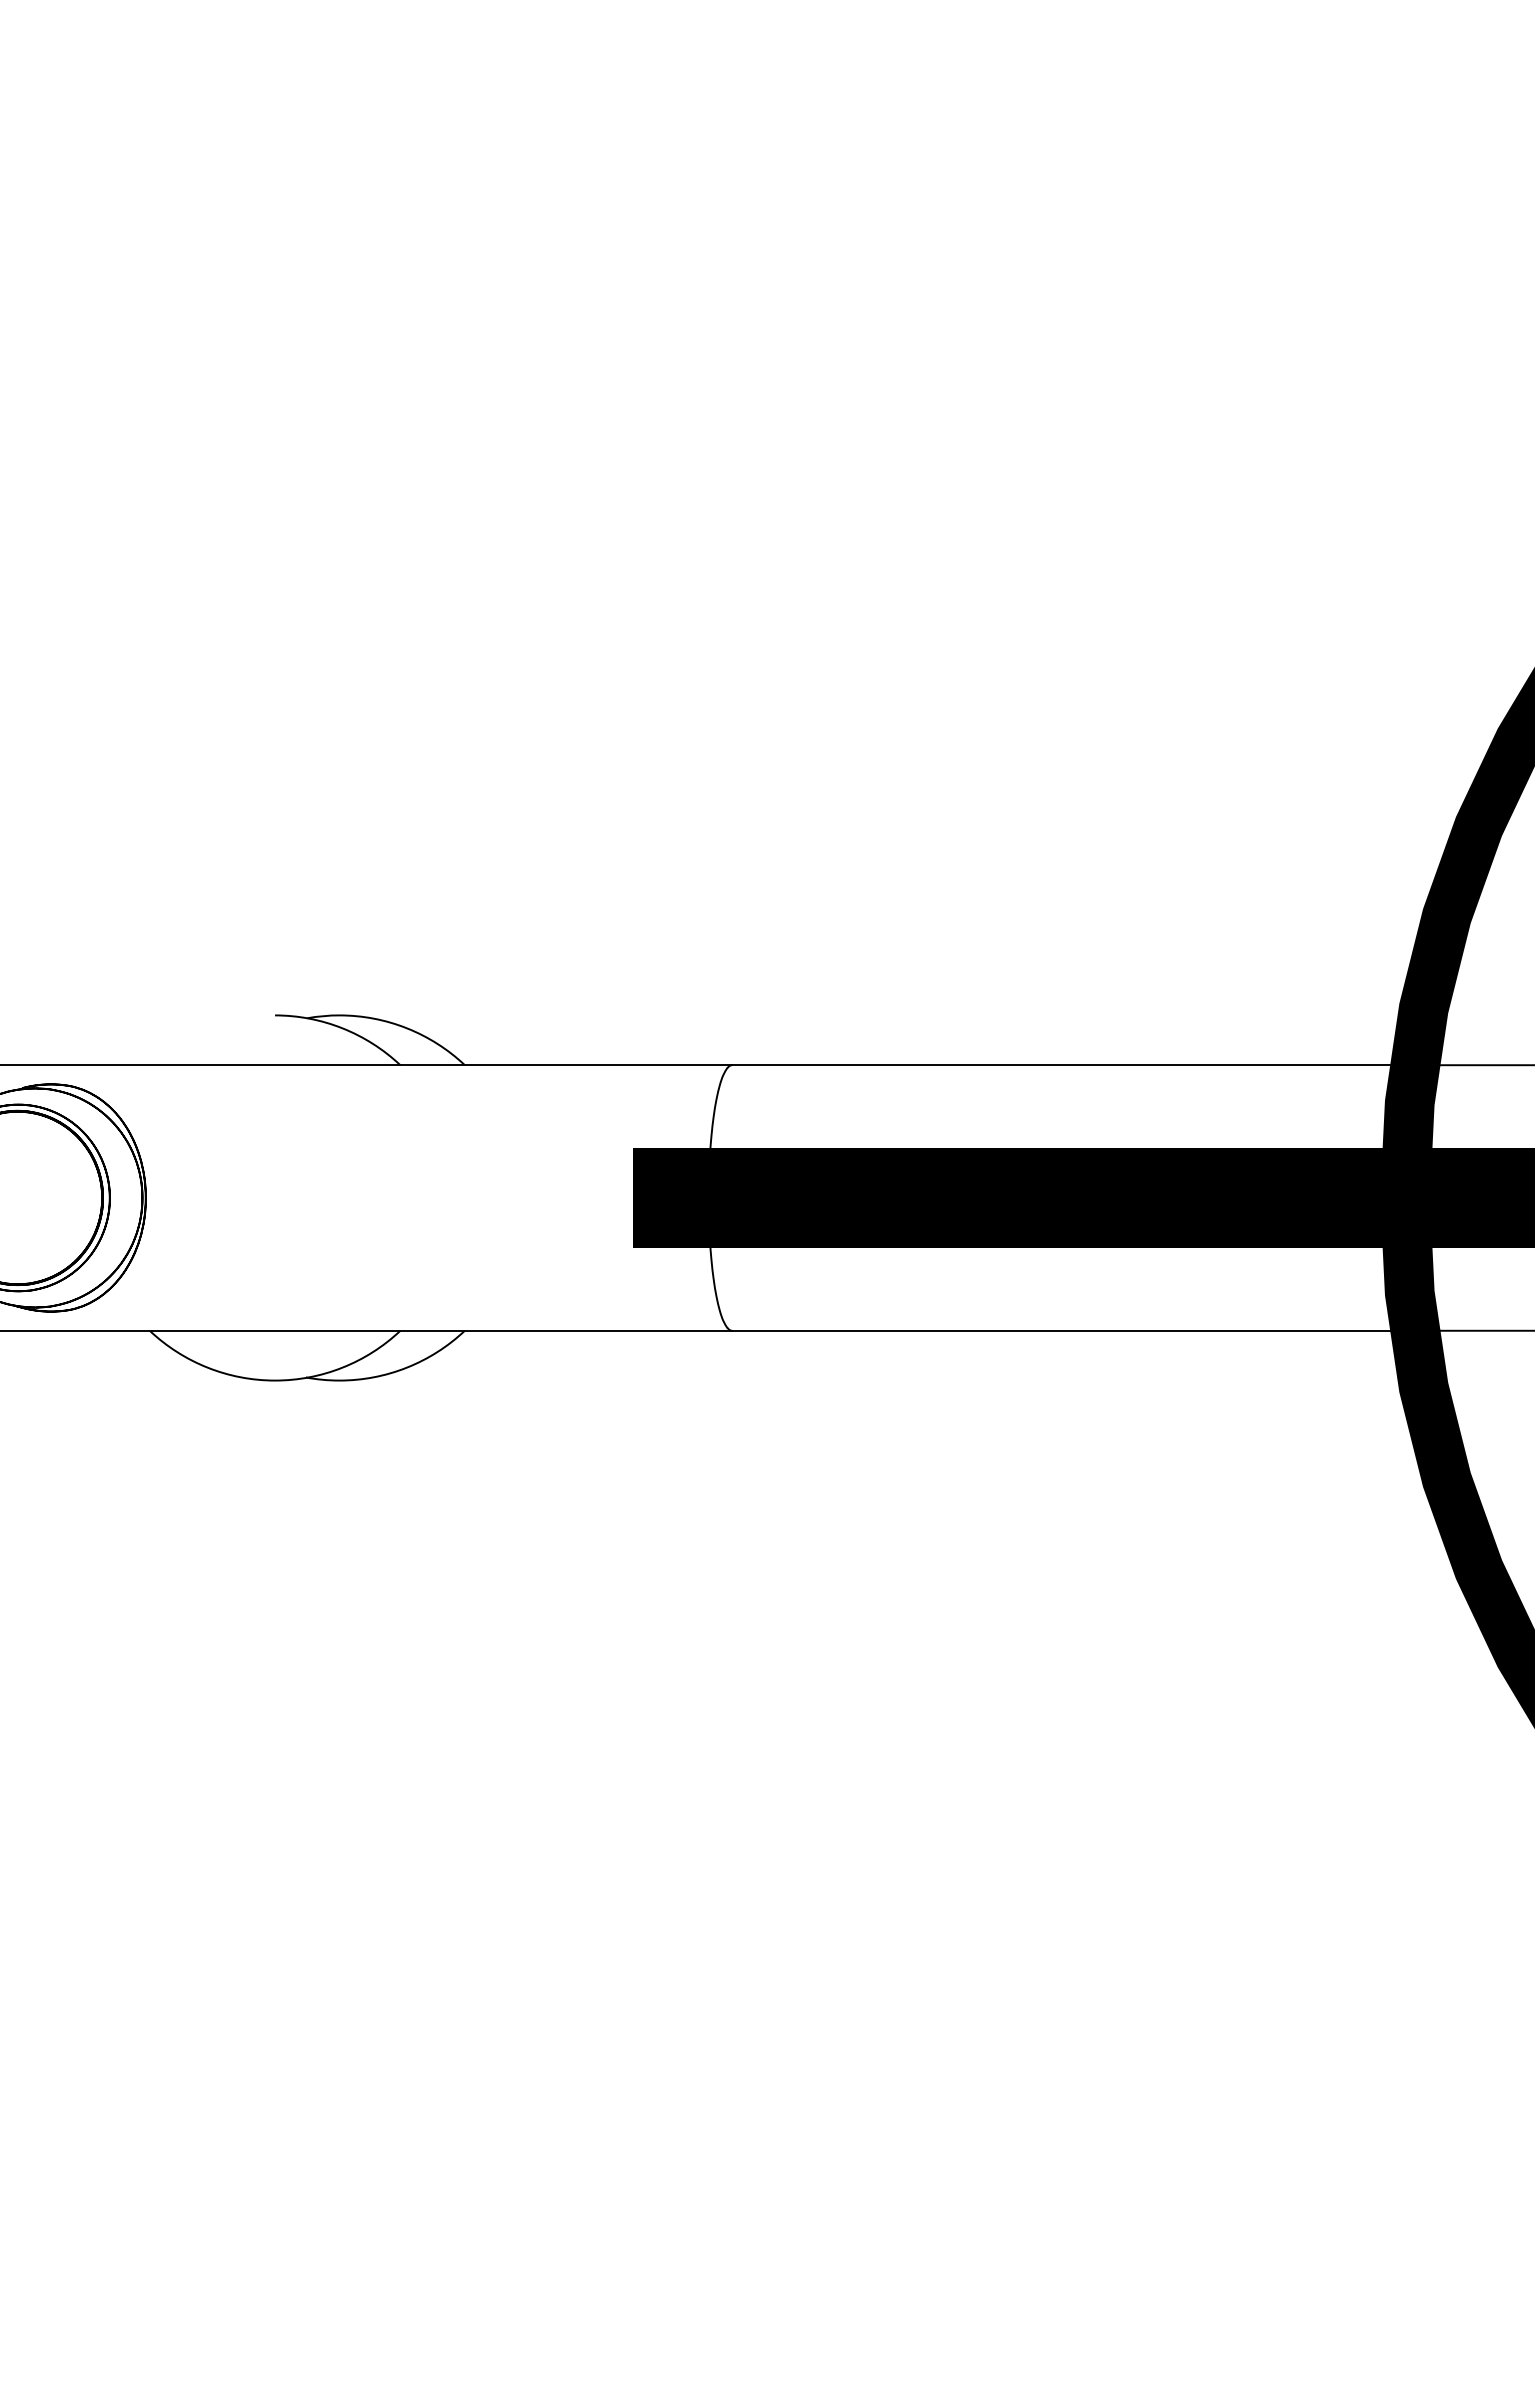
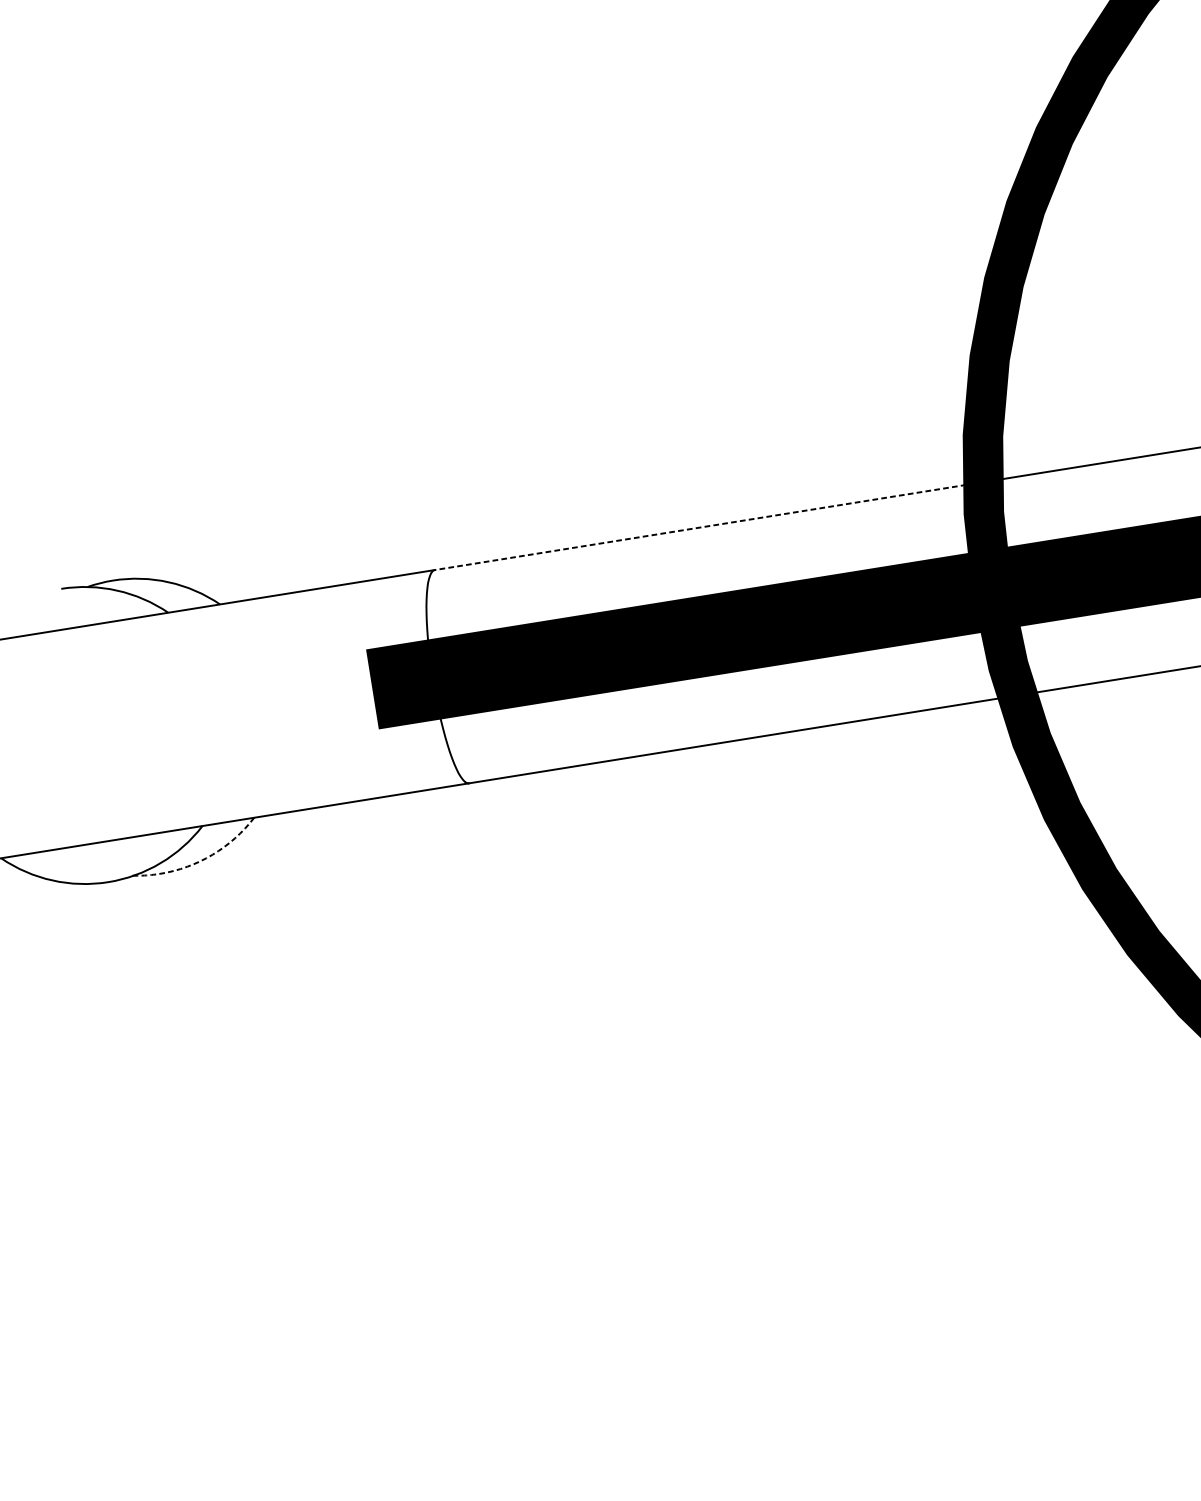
line: (1085, 1065) -> (718, 524), solid -> dashed
line: (390, 1373) -> (200, 861), solid -> dashed

